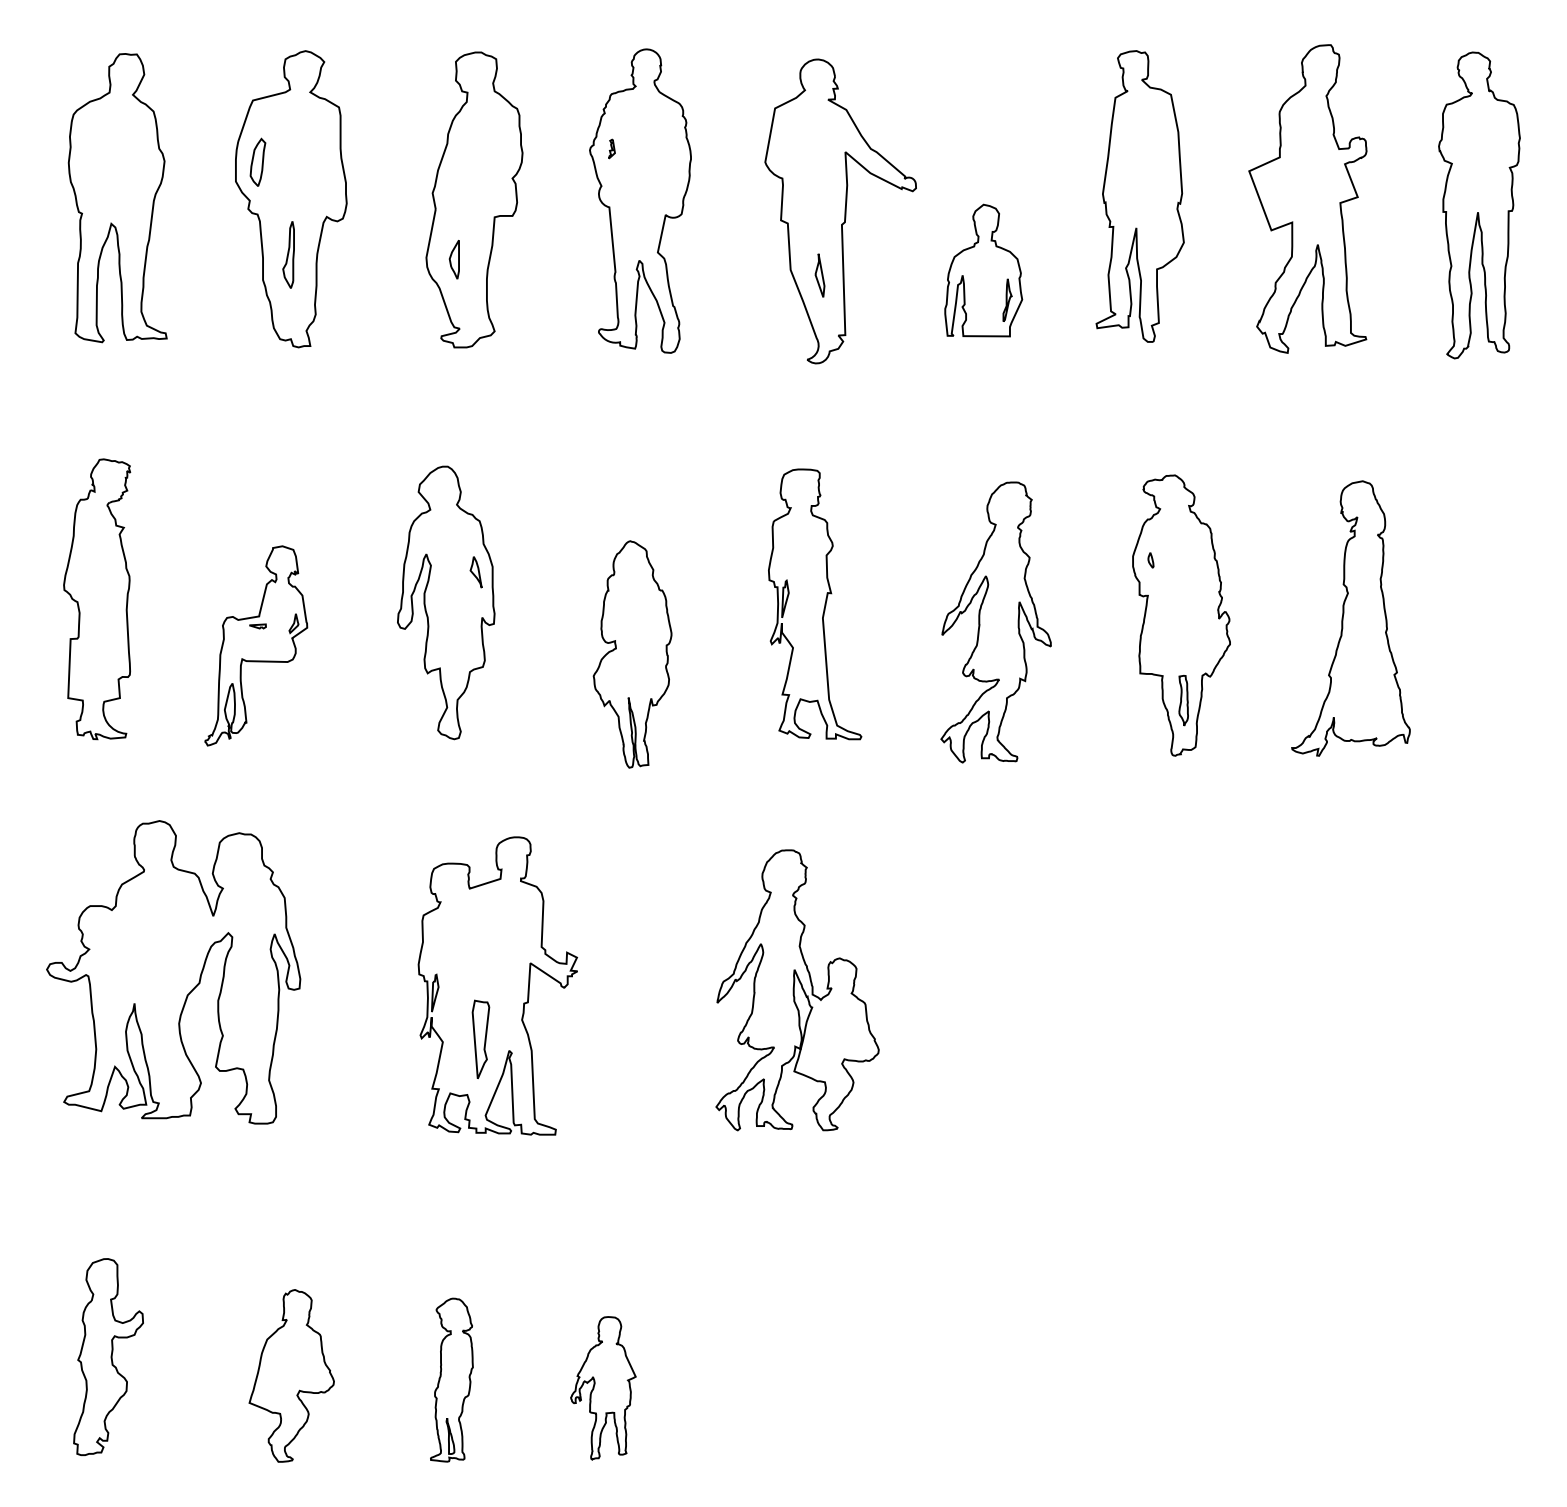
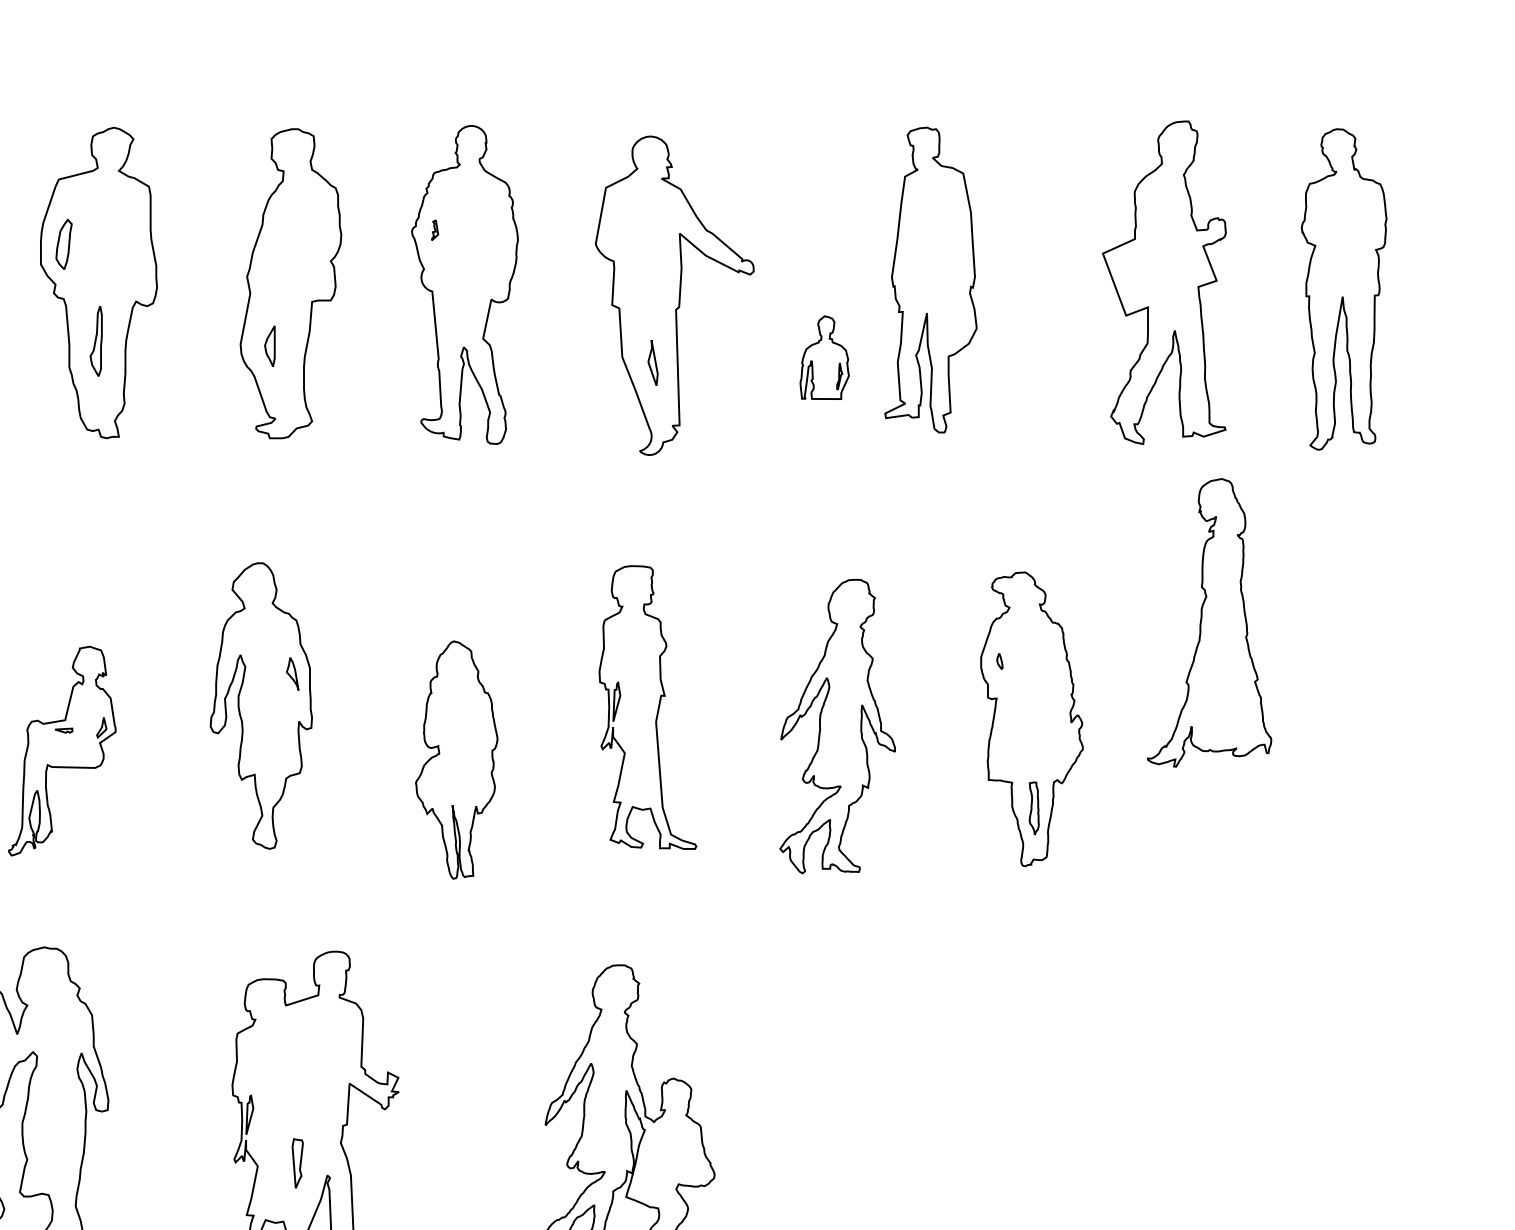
part: (1139, 196) -> (930, 280), moved
part: (983, 270) -> (824, 357), size x0.6
part: (1350, 618) -> (1209, 622), moved
part: (480, 1039) -> (297, 1163), size x0.6

